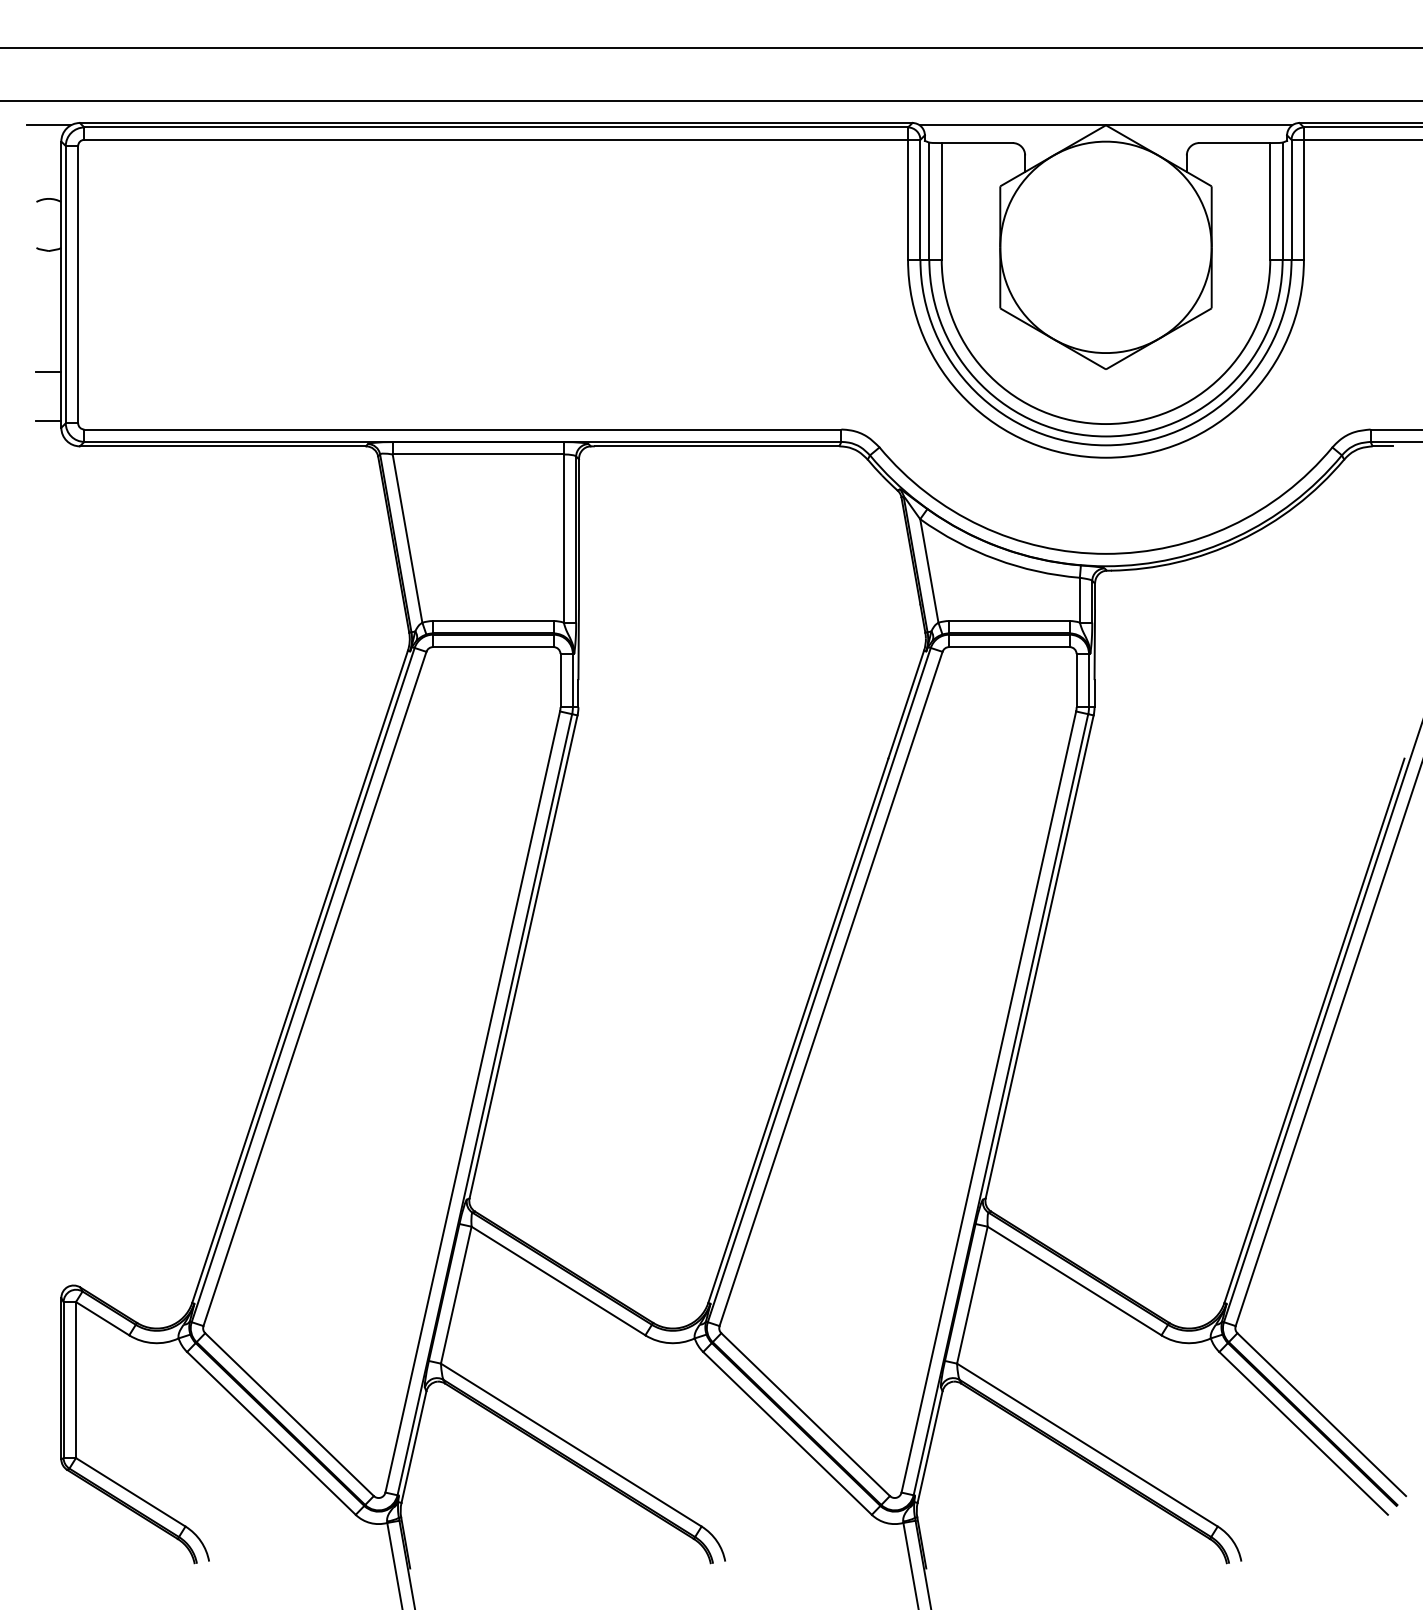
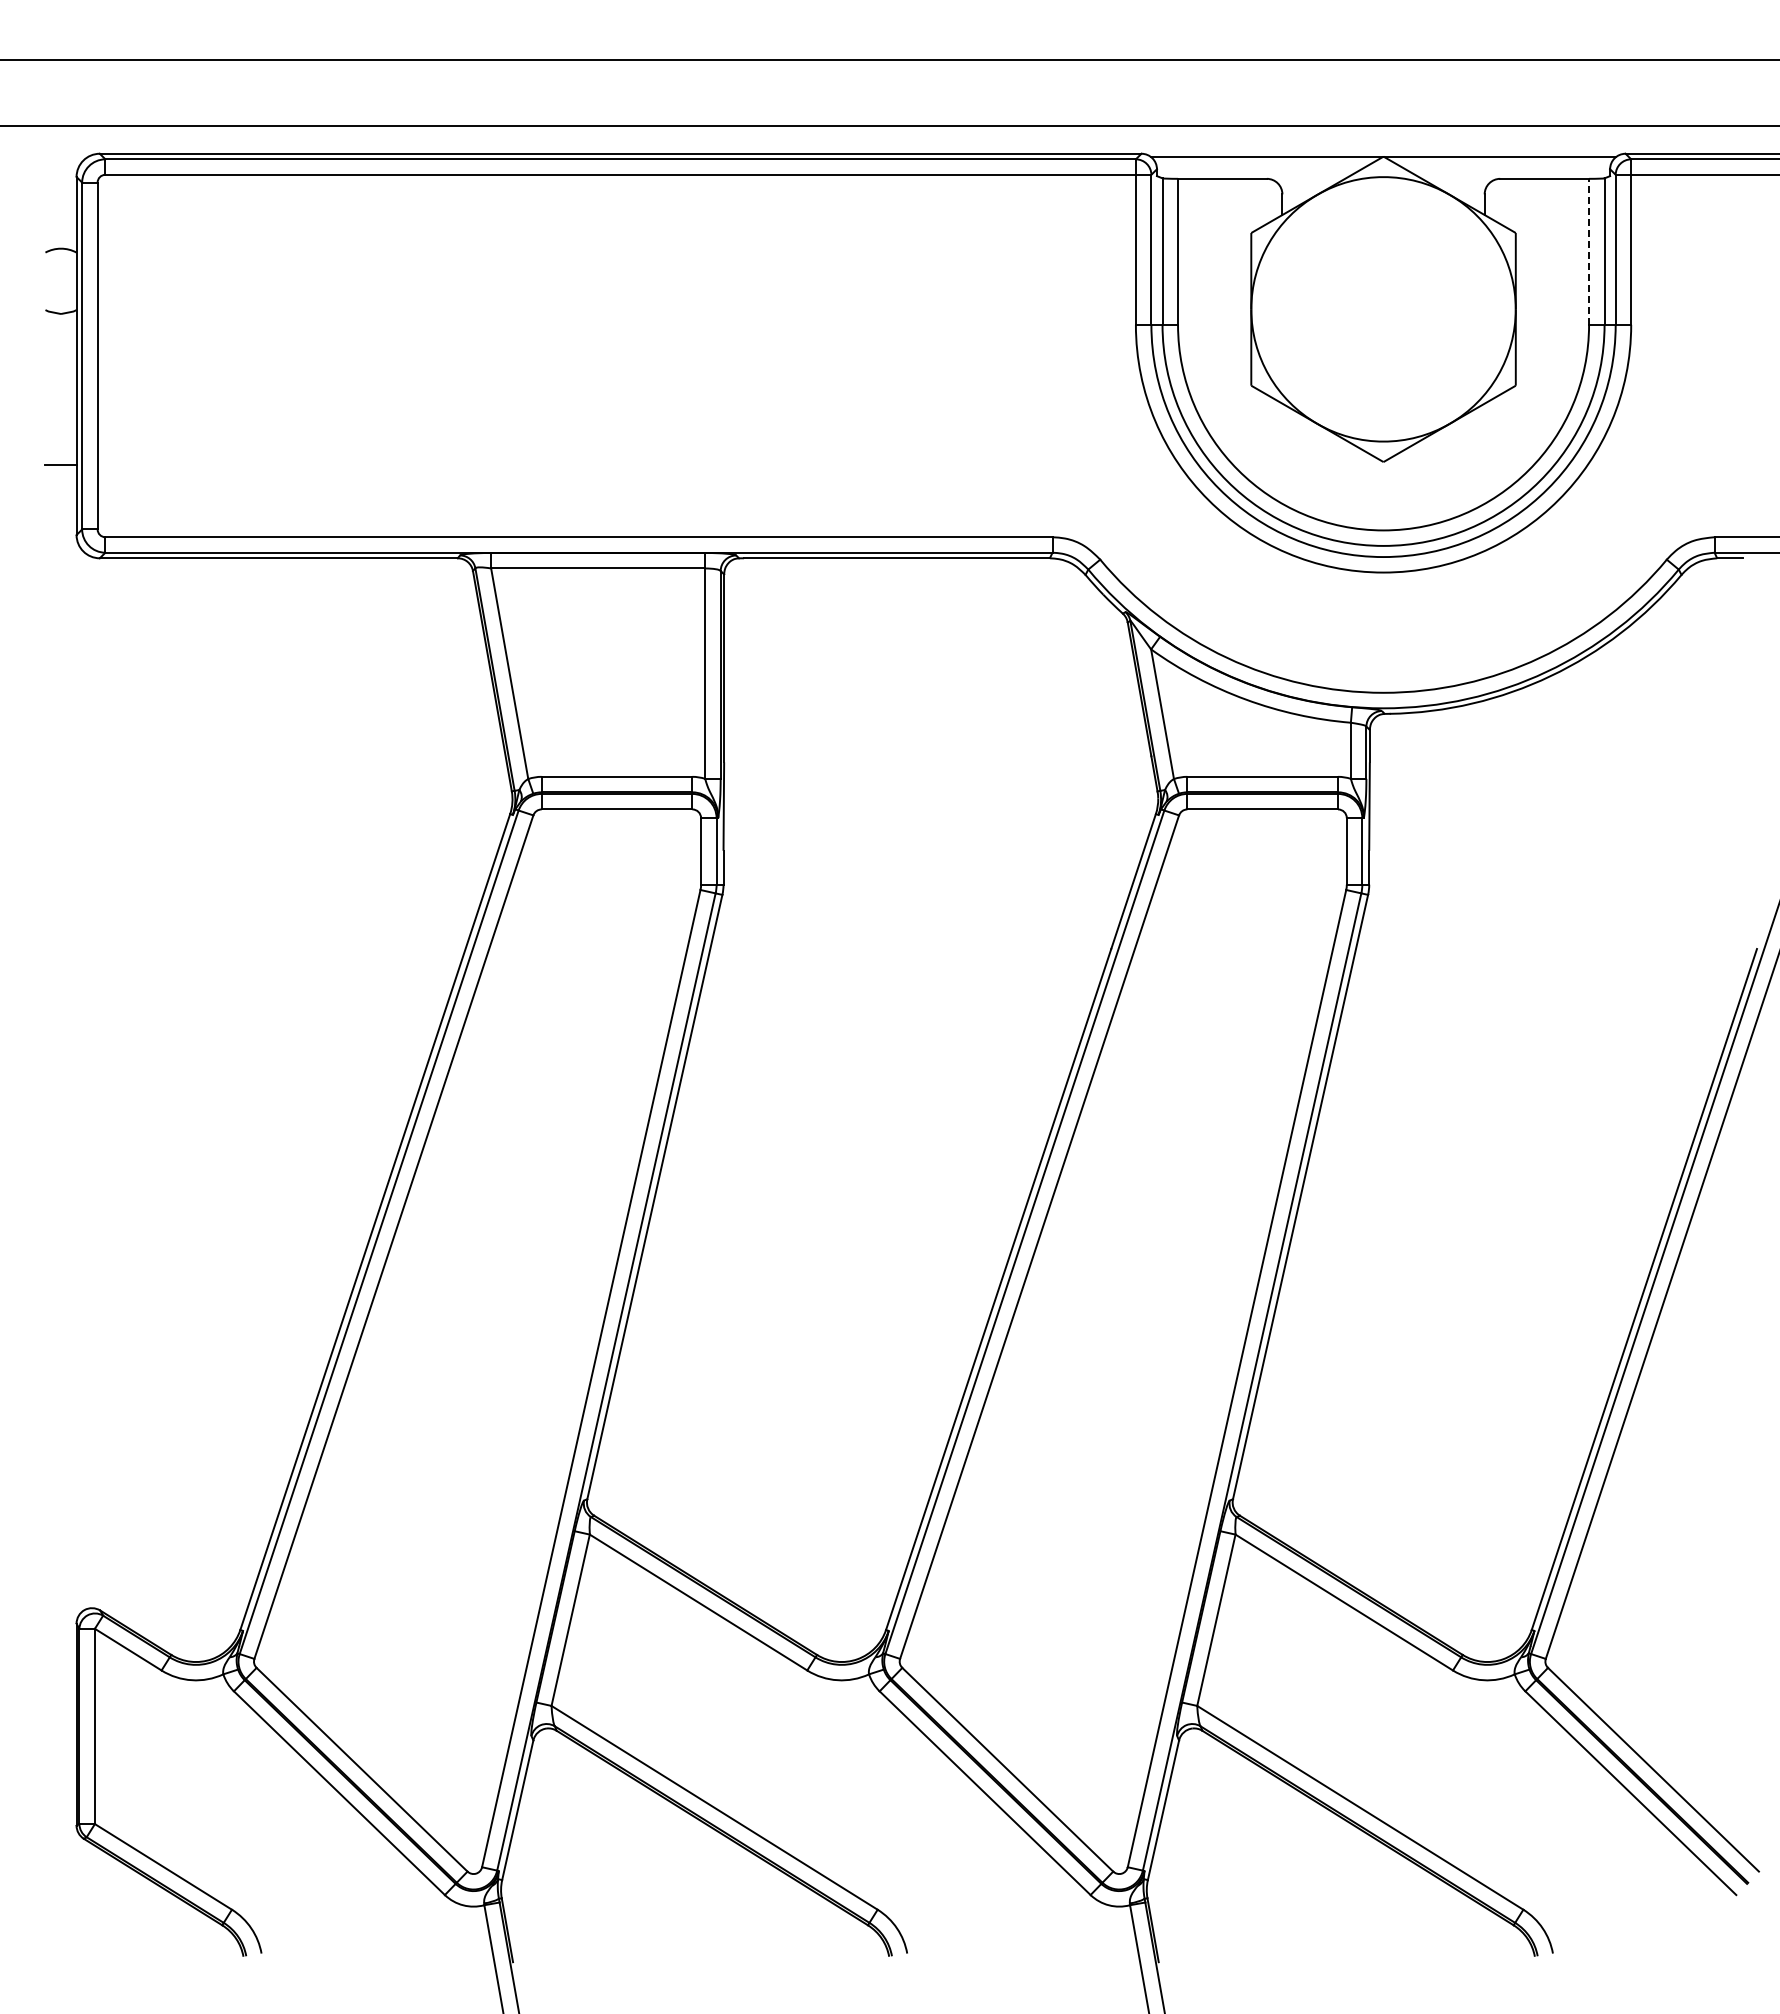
line: (48, 125) -> (60, 156), removed
line: (1270, 201) -> (1589, 251), solid -> dashed
line: (48, 421) -> (60, 527), removed

